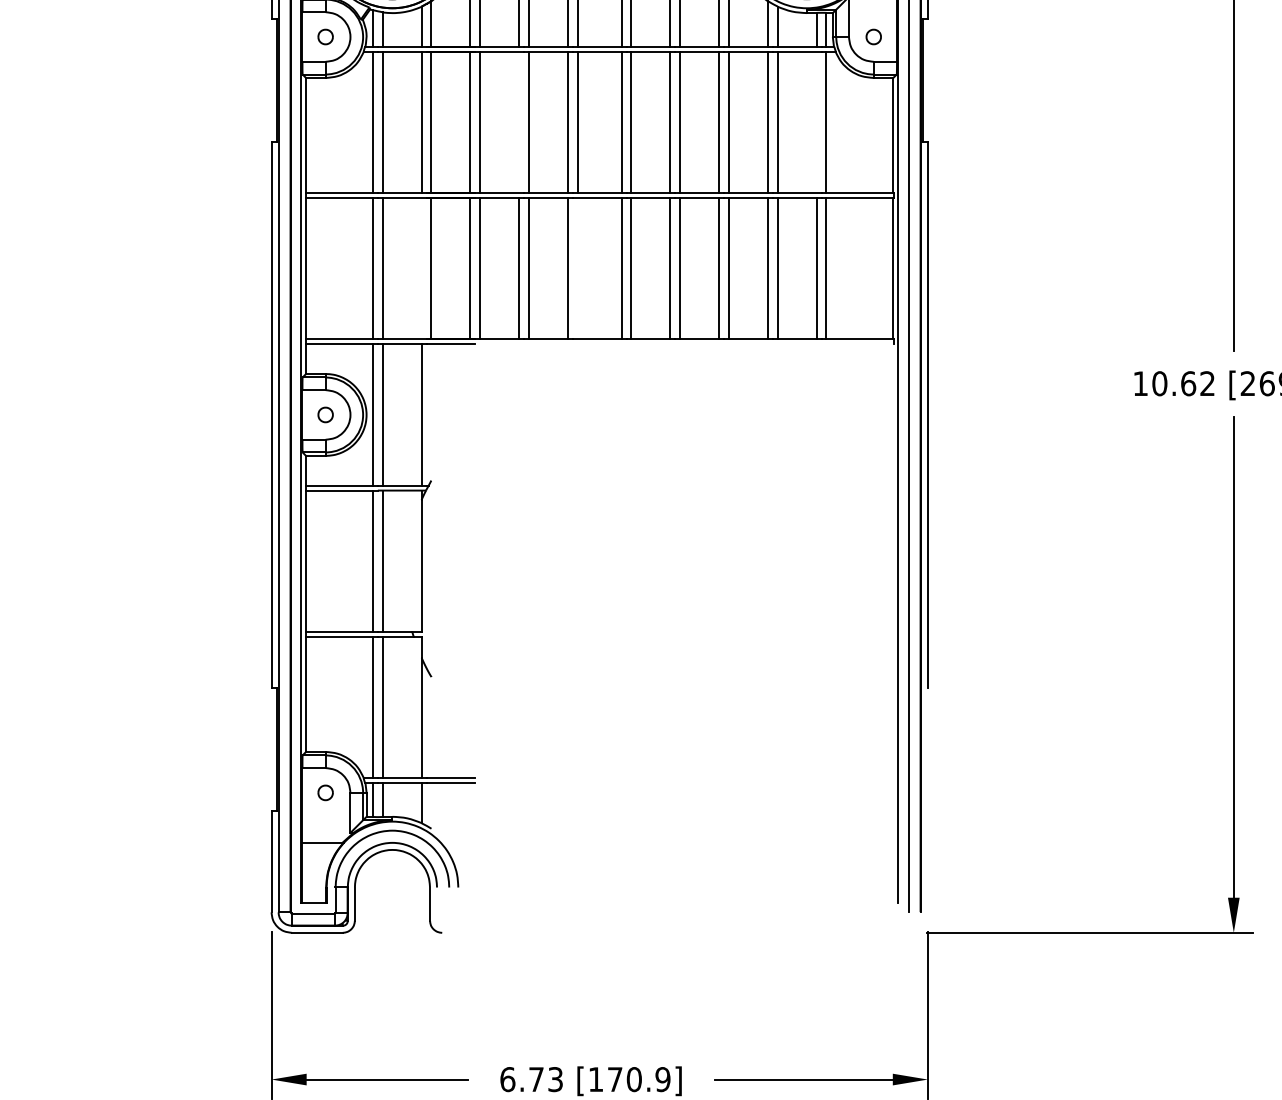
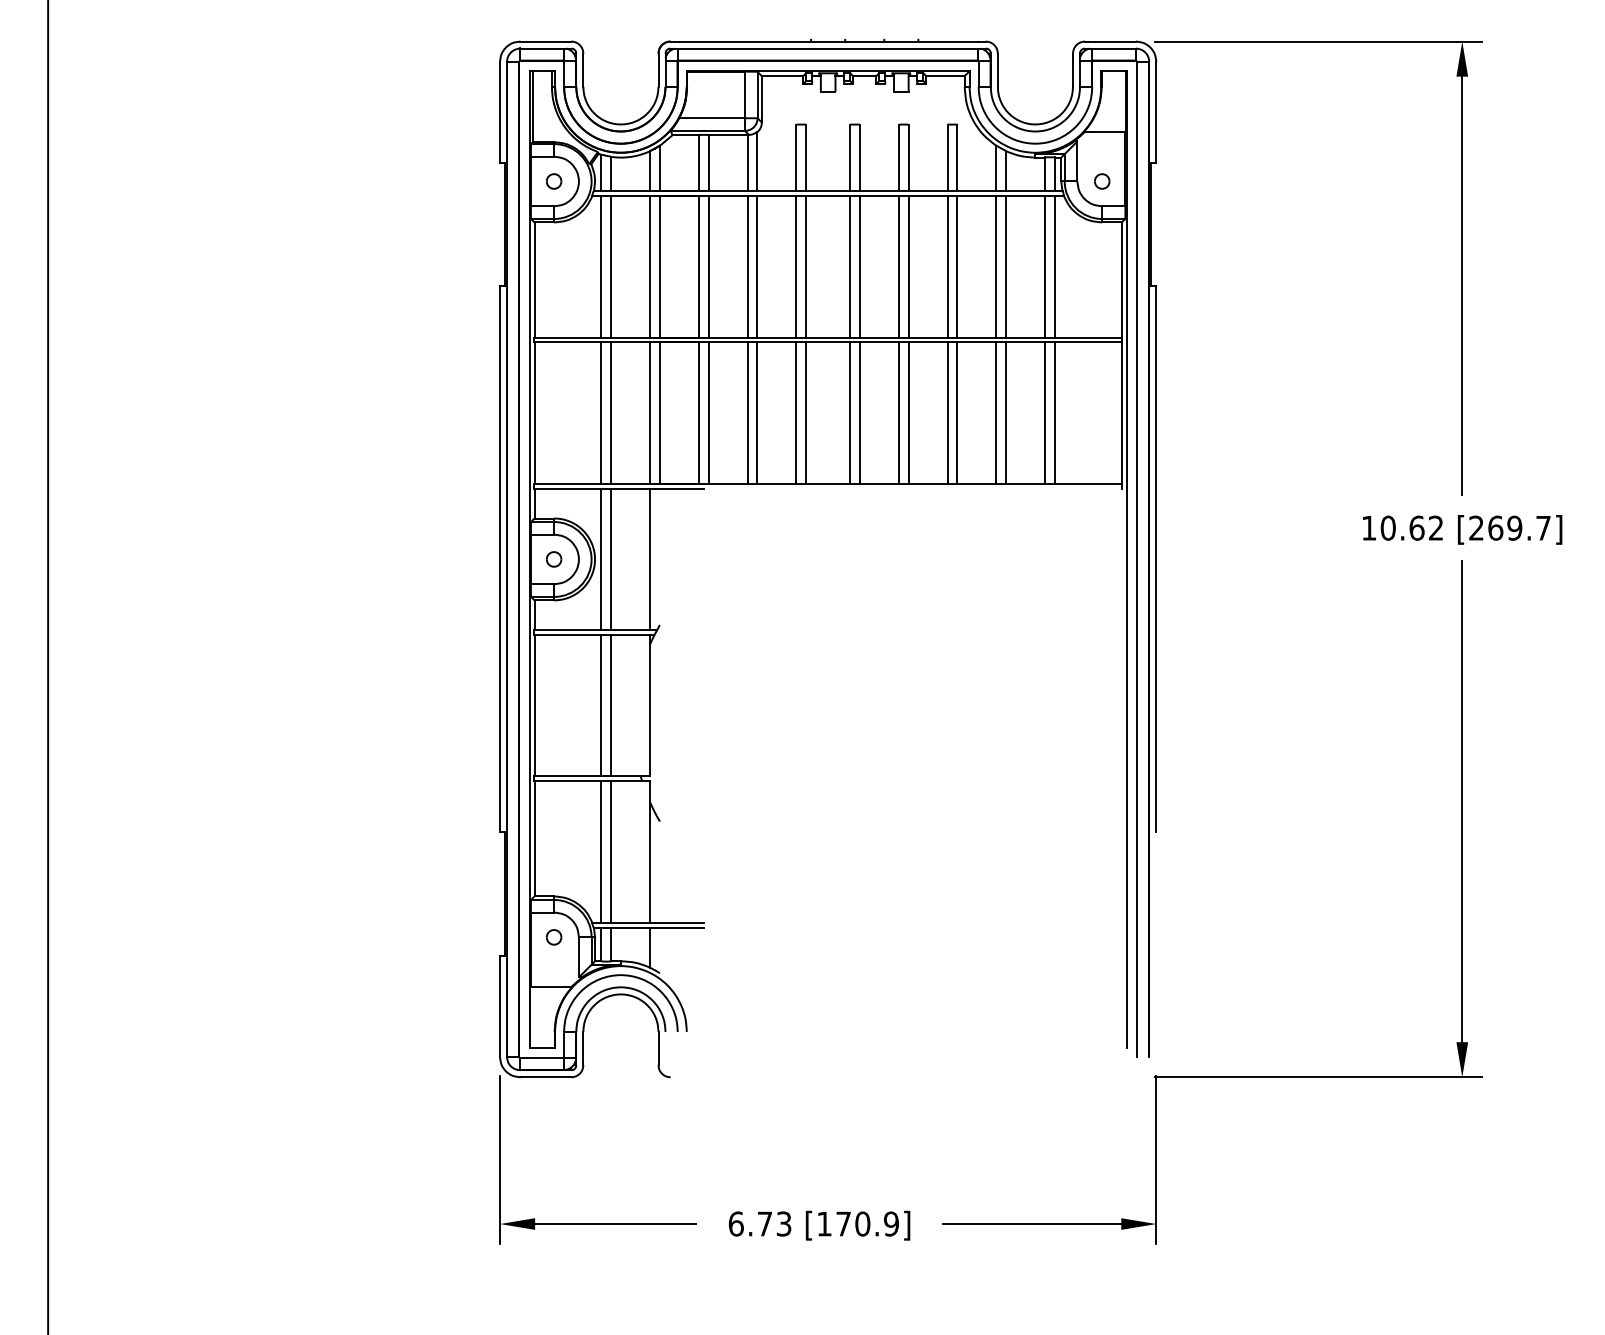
line: (519, 122) -> (747, 266), added
line: (817, 122) -> (1045, 266), added
line: (422, 268) -> (650, 412), added
line: (578, 268) -> (806, 412), added

